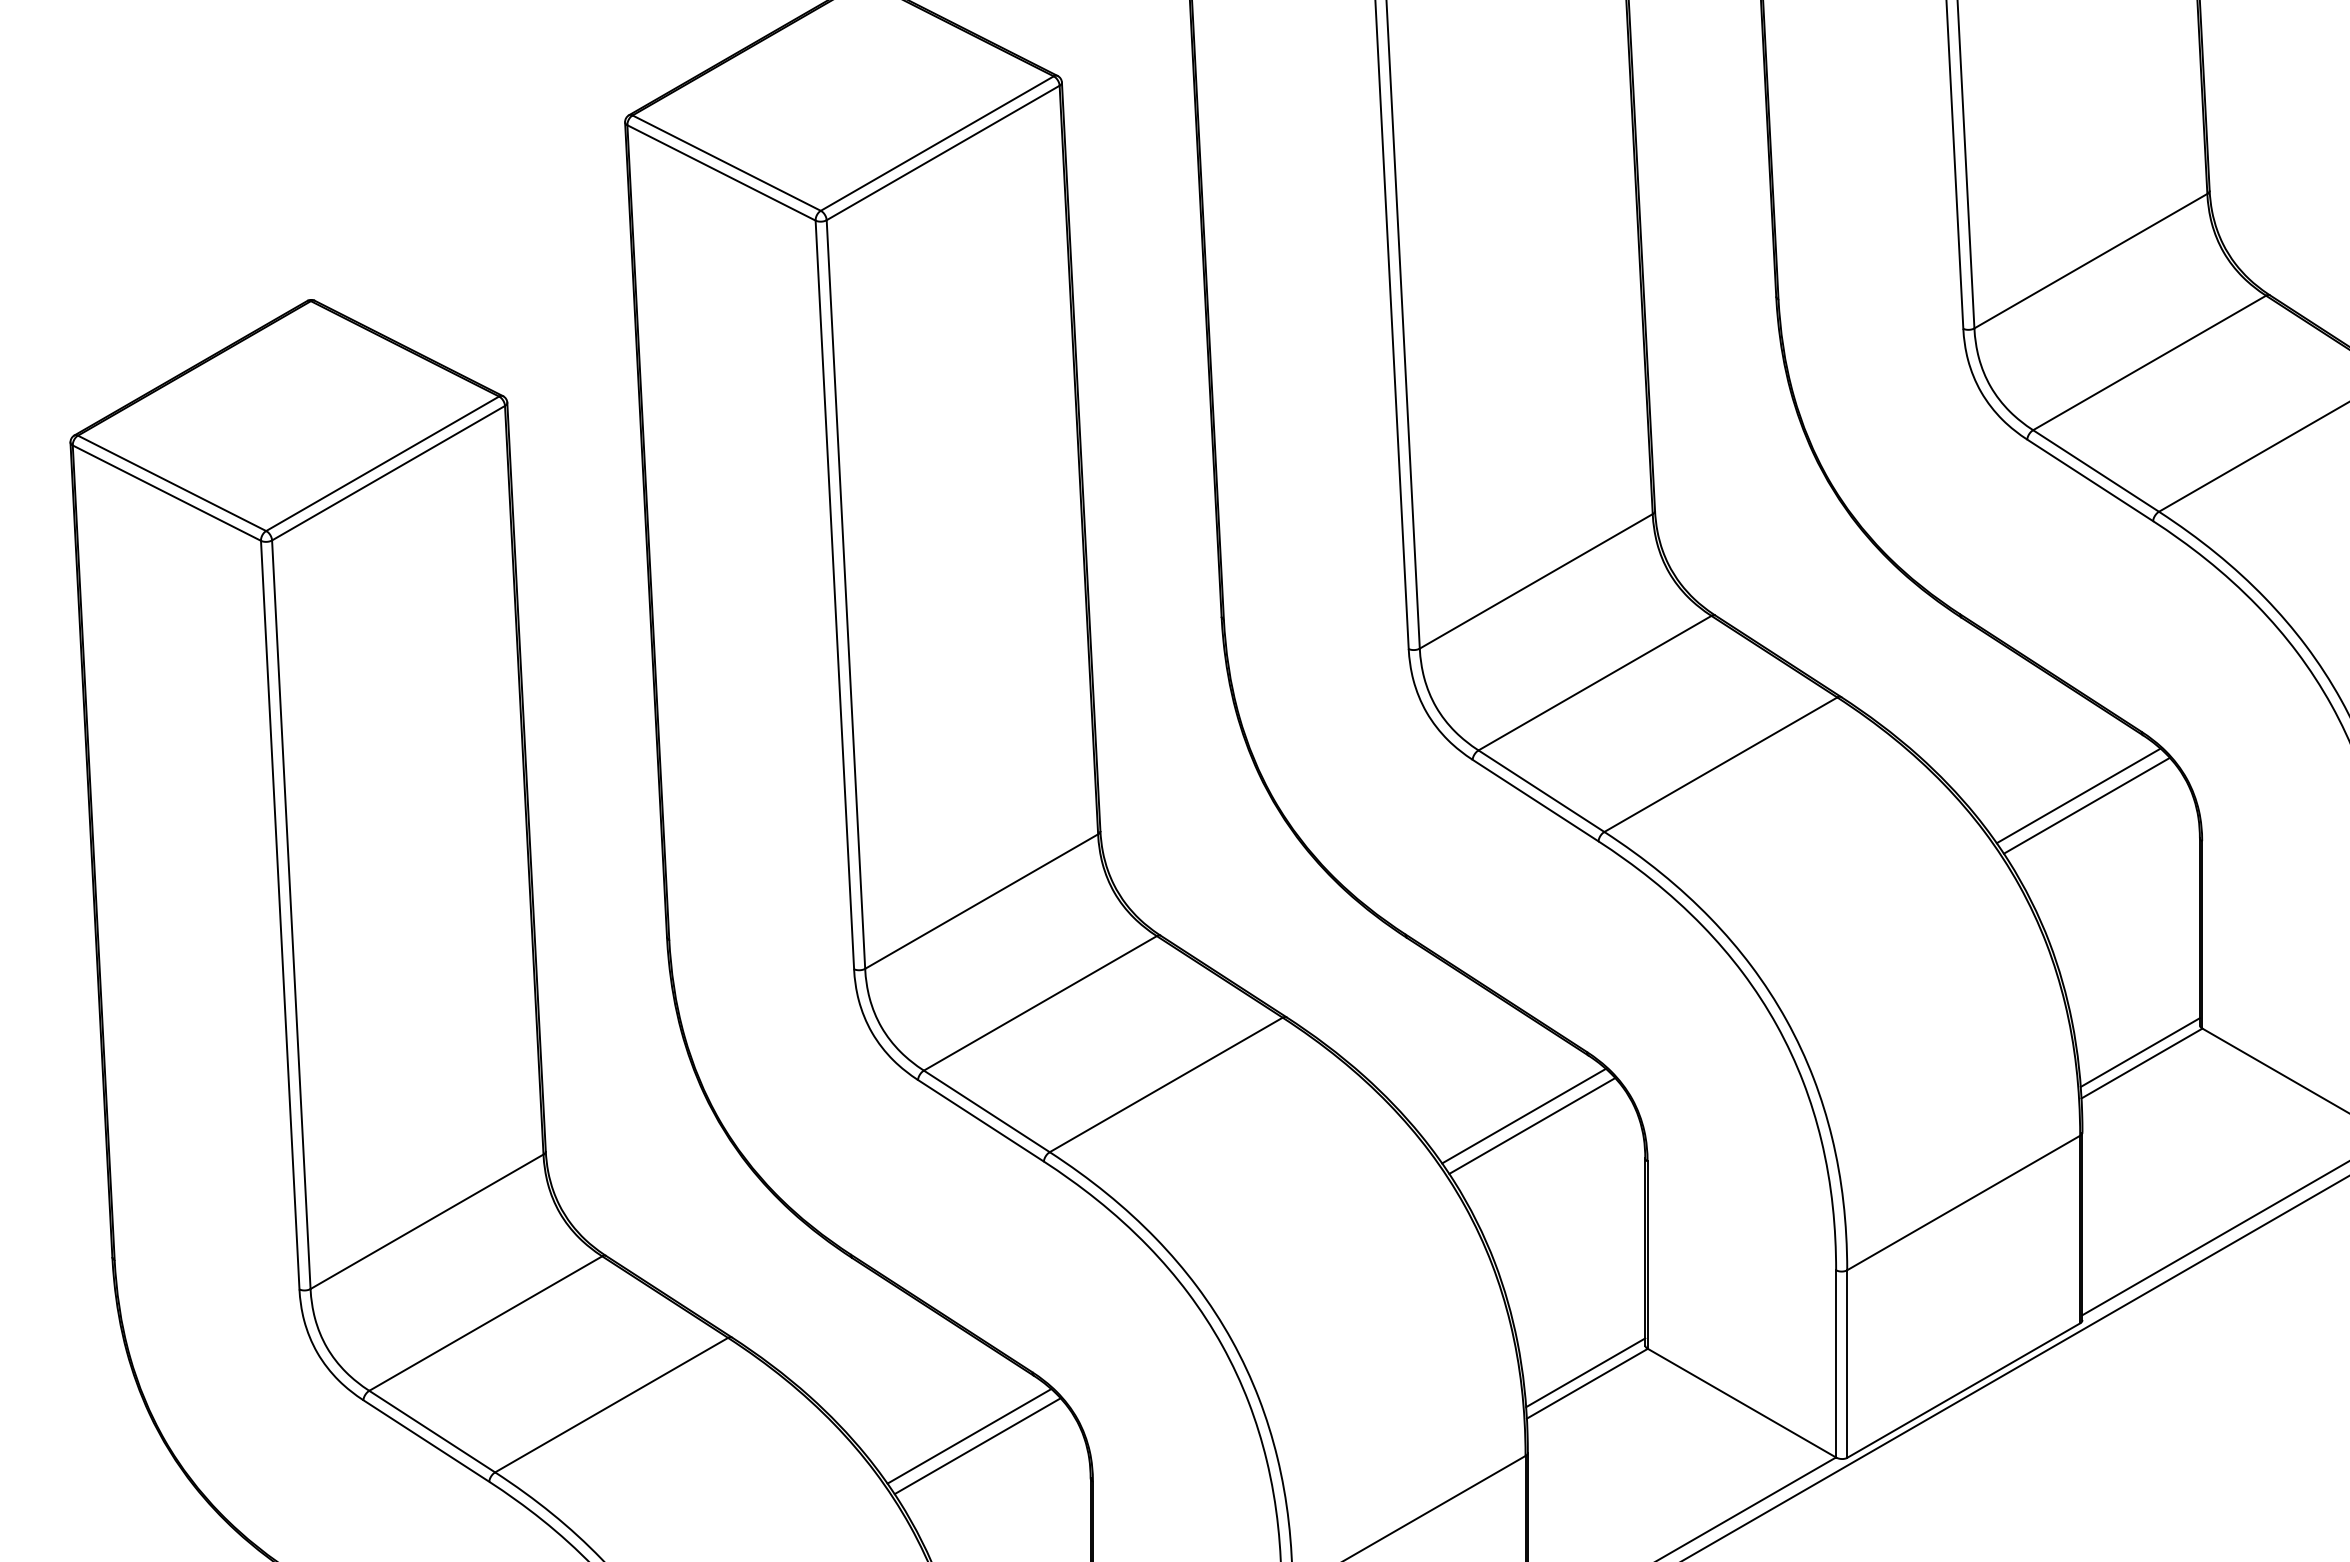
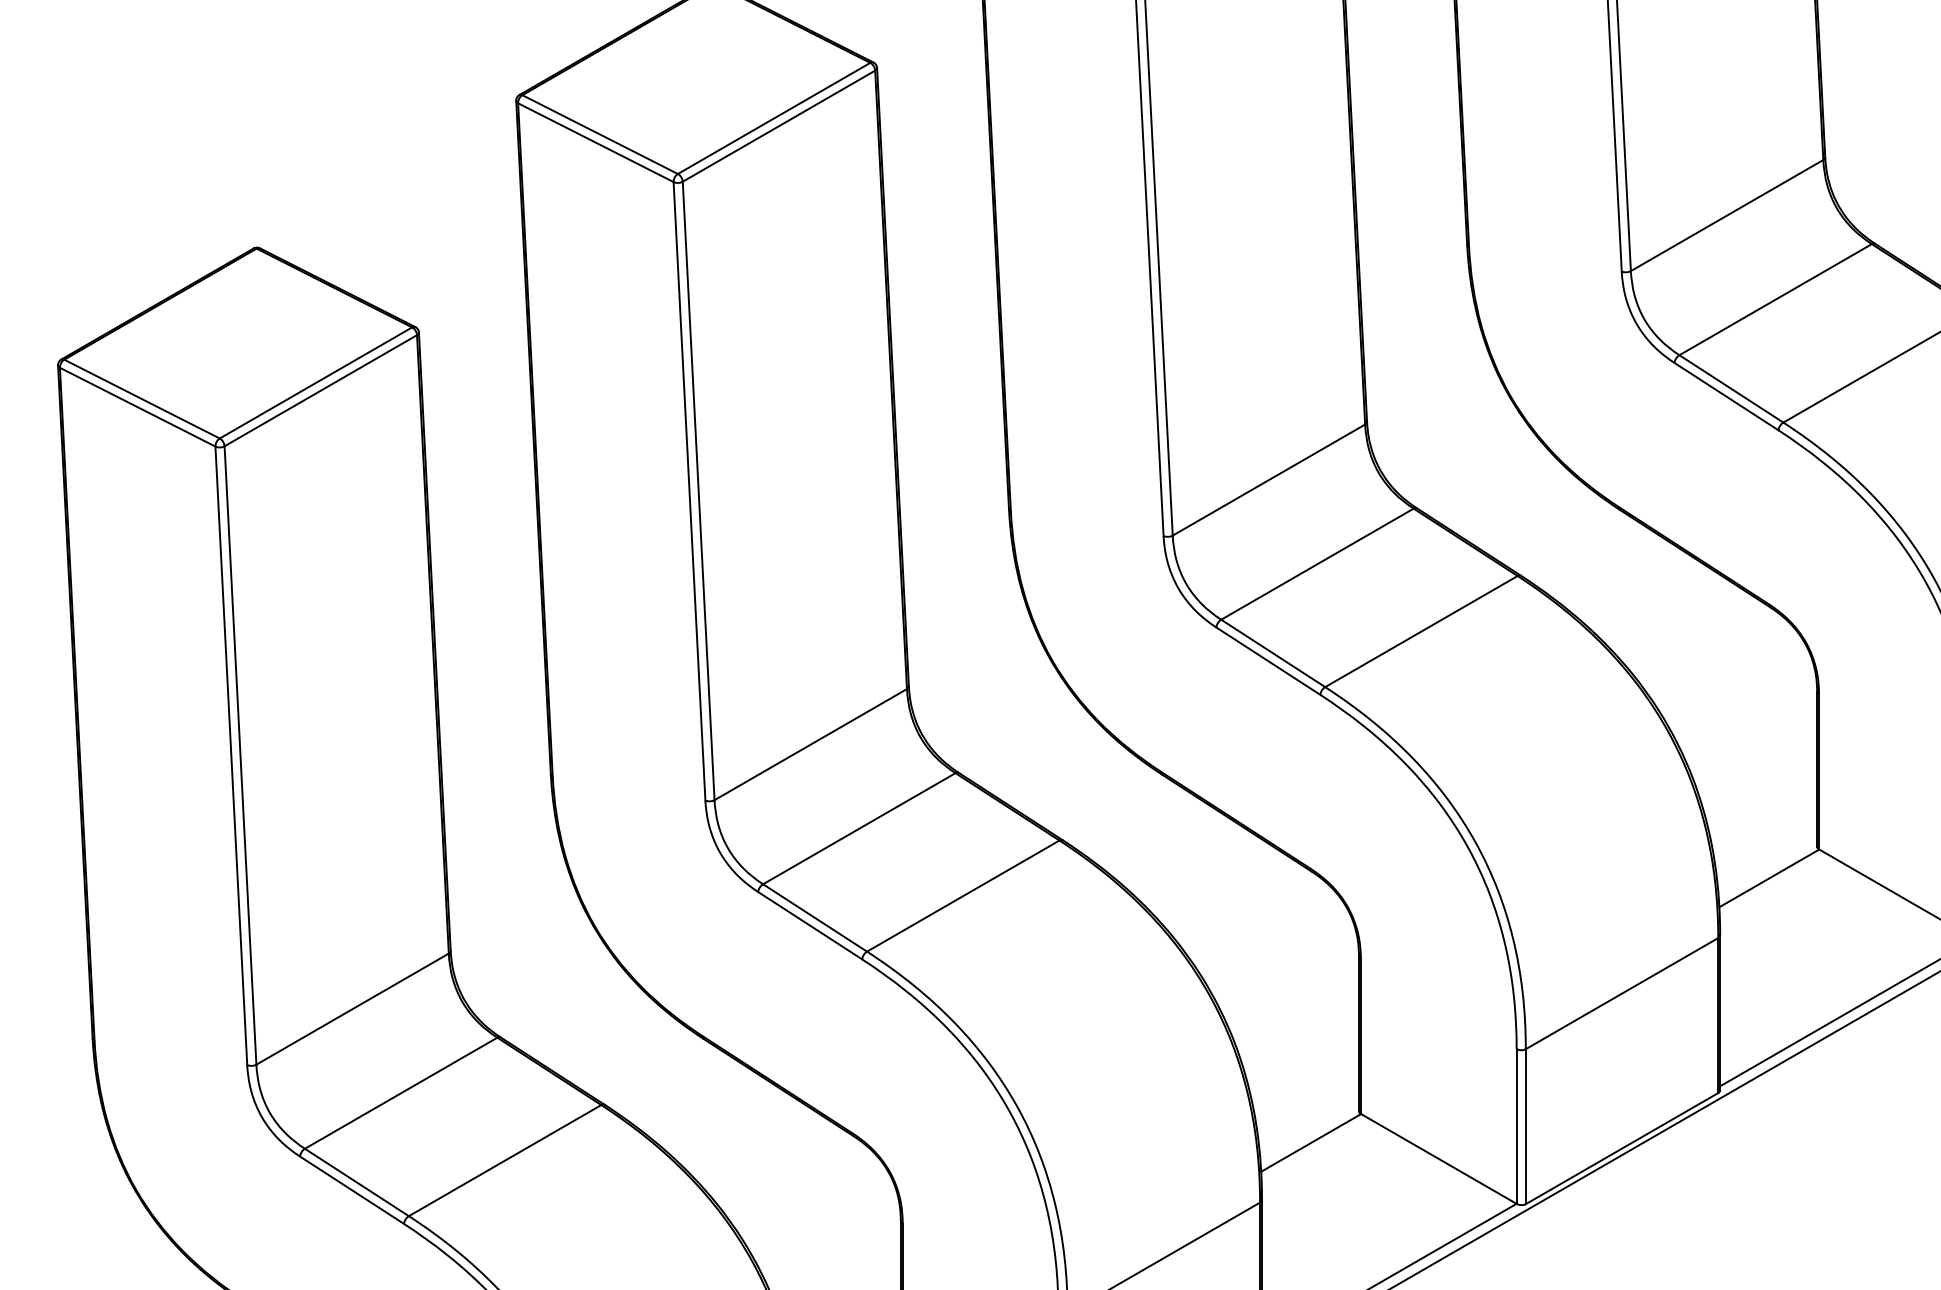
line: (2078, 795) -> (1716, 656), removed
line: (2086, 805) -> (1723, 665), removed
line: (2139, 1052) -> (1767, 869), removed
line: (1523, 1115) -> (1258, 921), removed
line: (1532, 1125) -> (1265, 929), removed
line: (1585, 1372) -> (1309, 1133), removed
line: (969, 1436) -> (800, 1186), removed
line: (977, 1446) -> (807, 1194), removed

